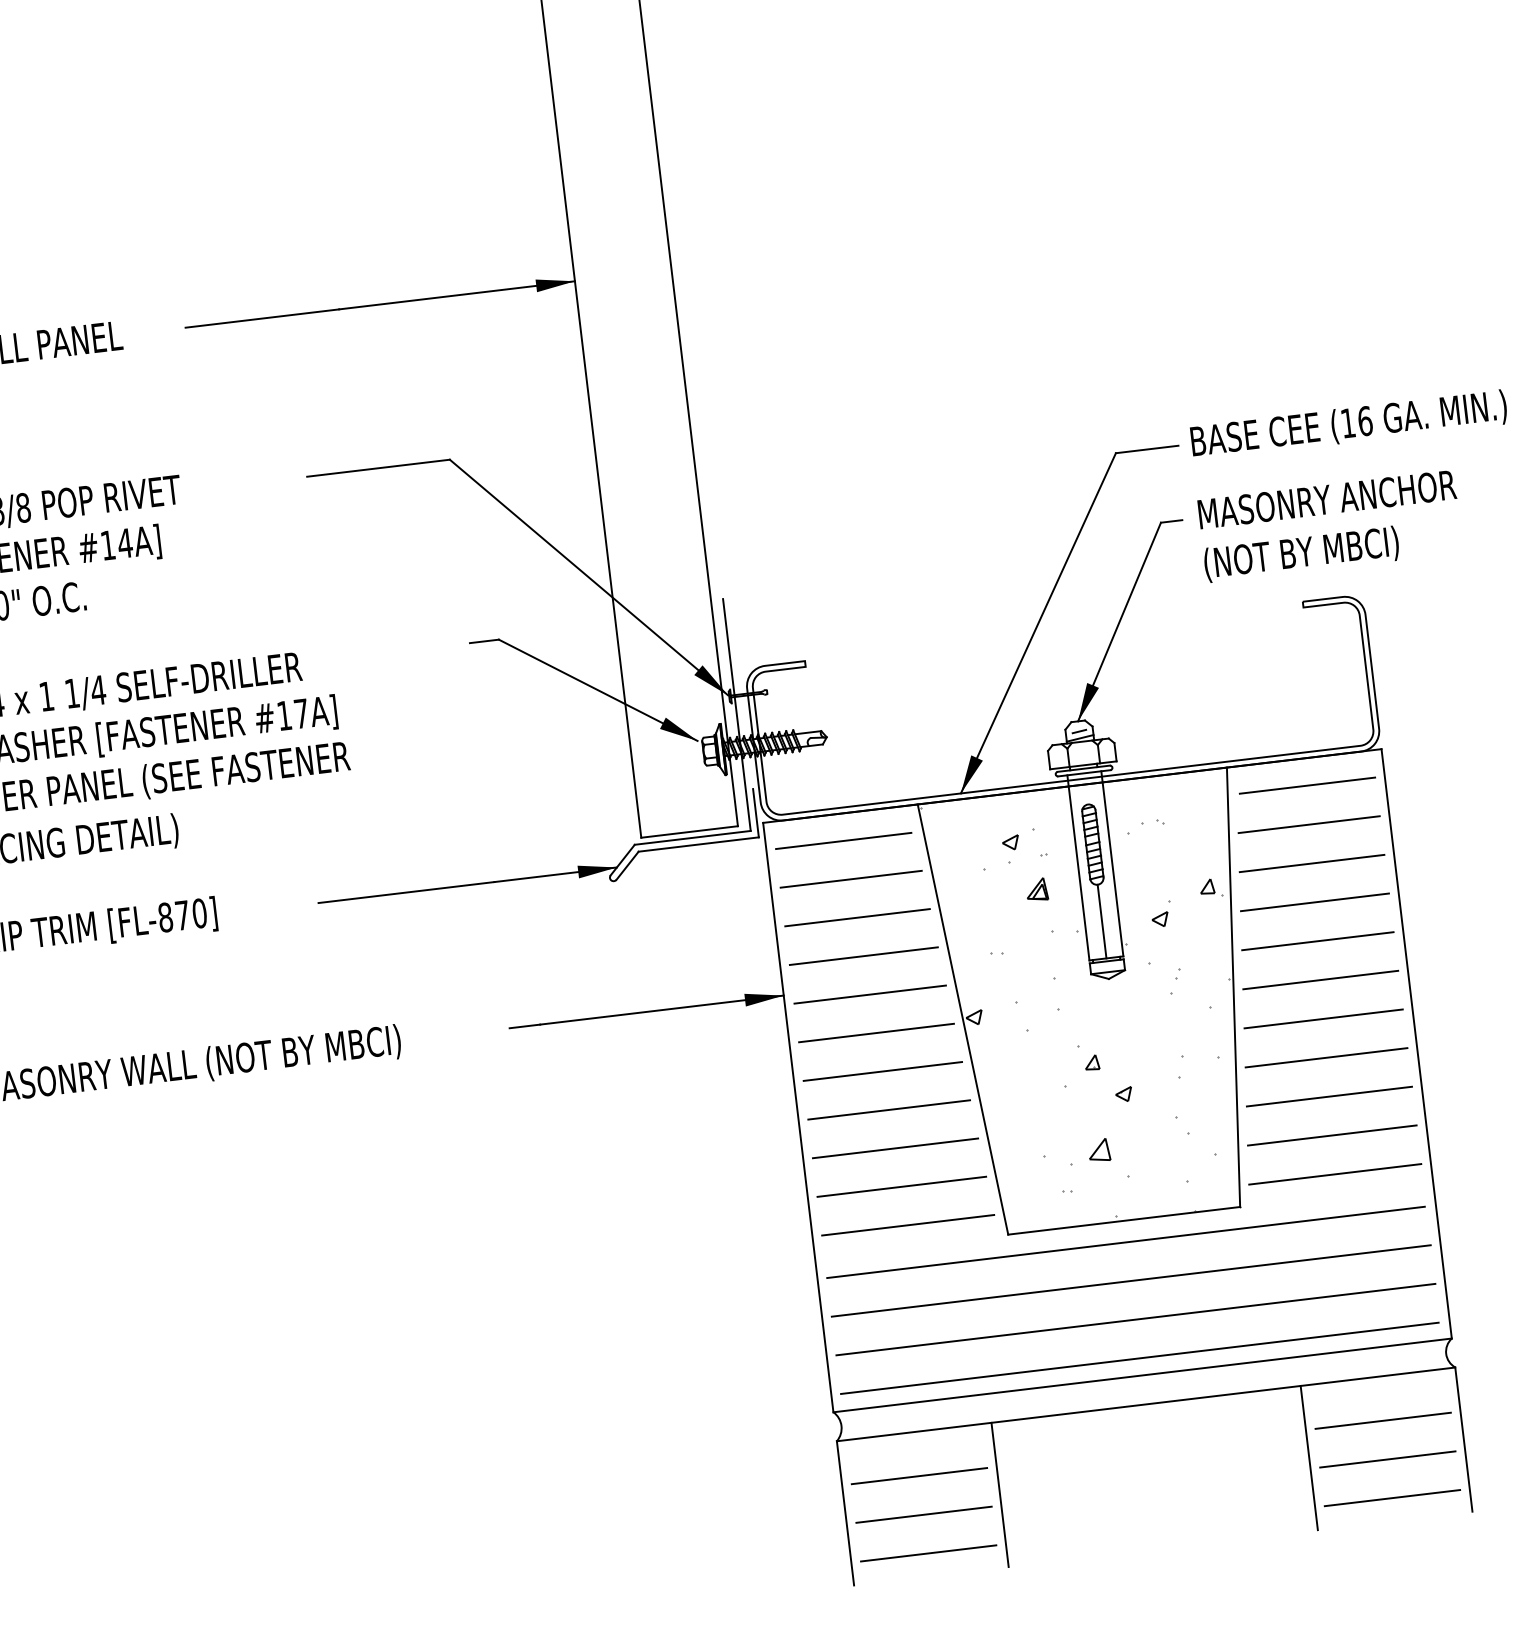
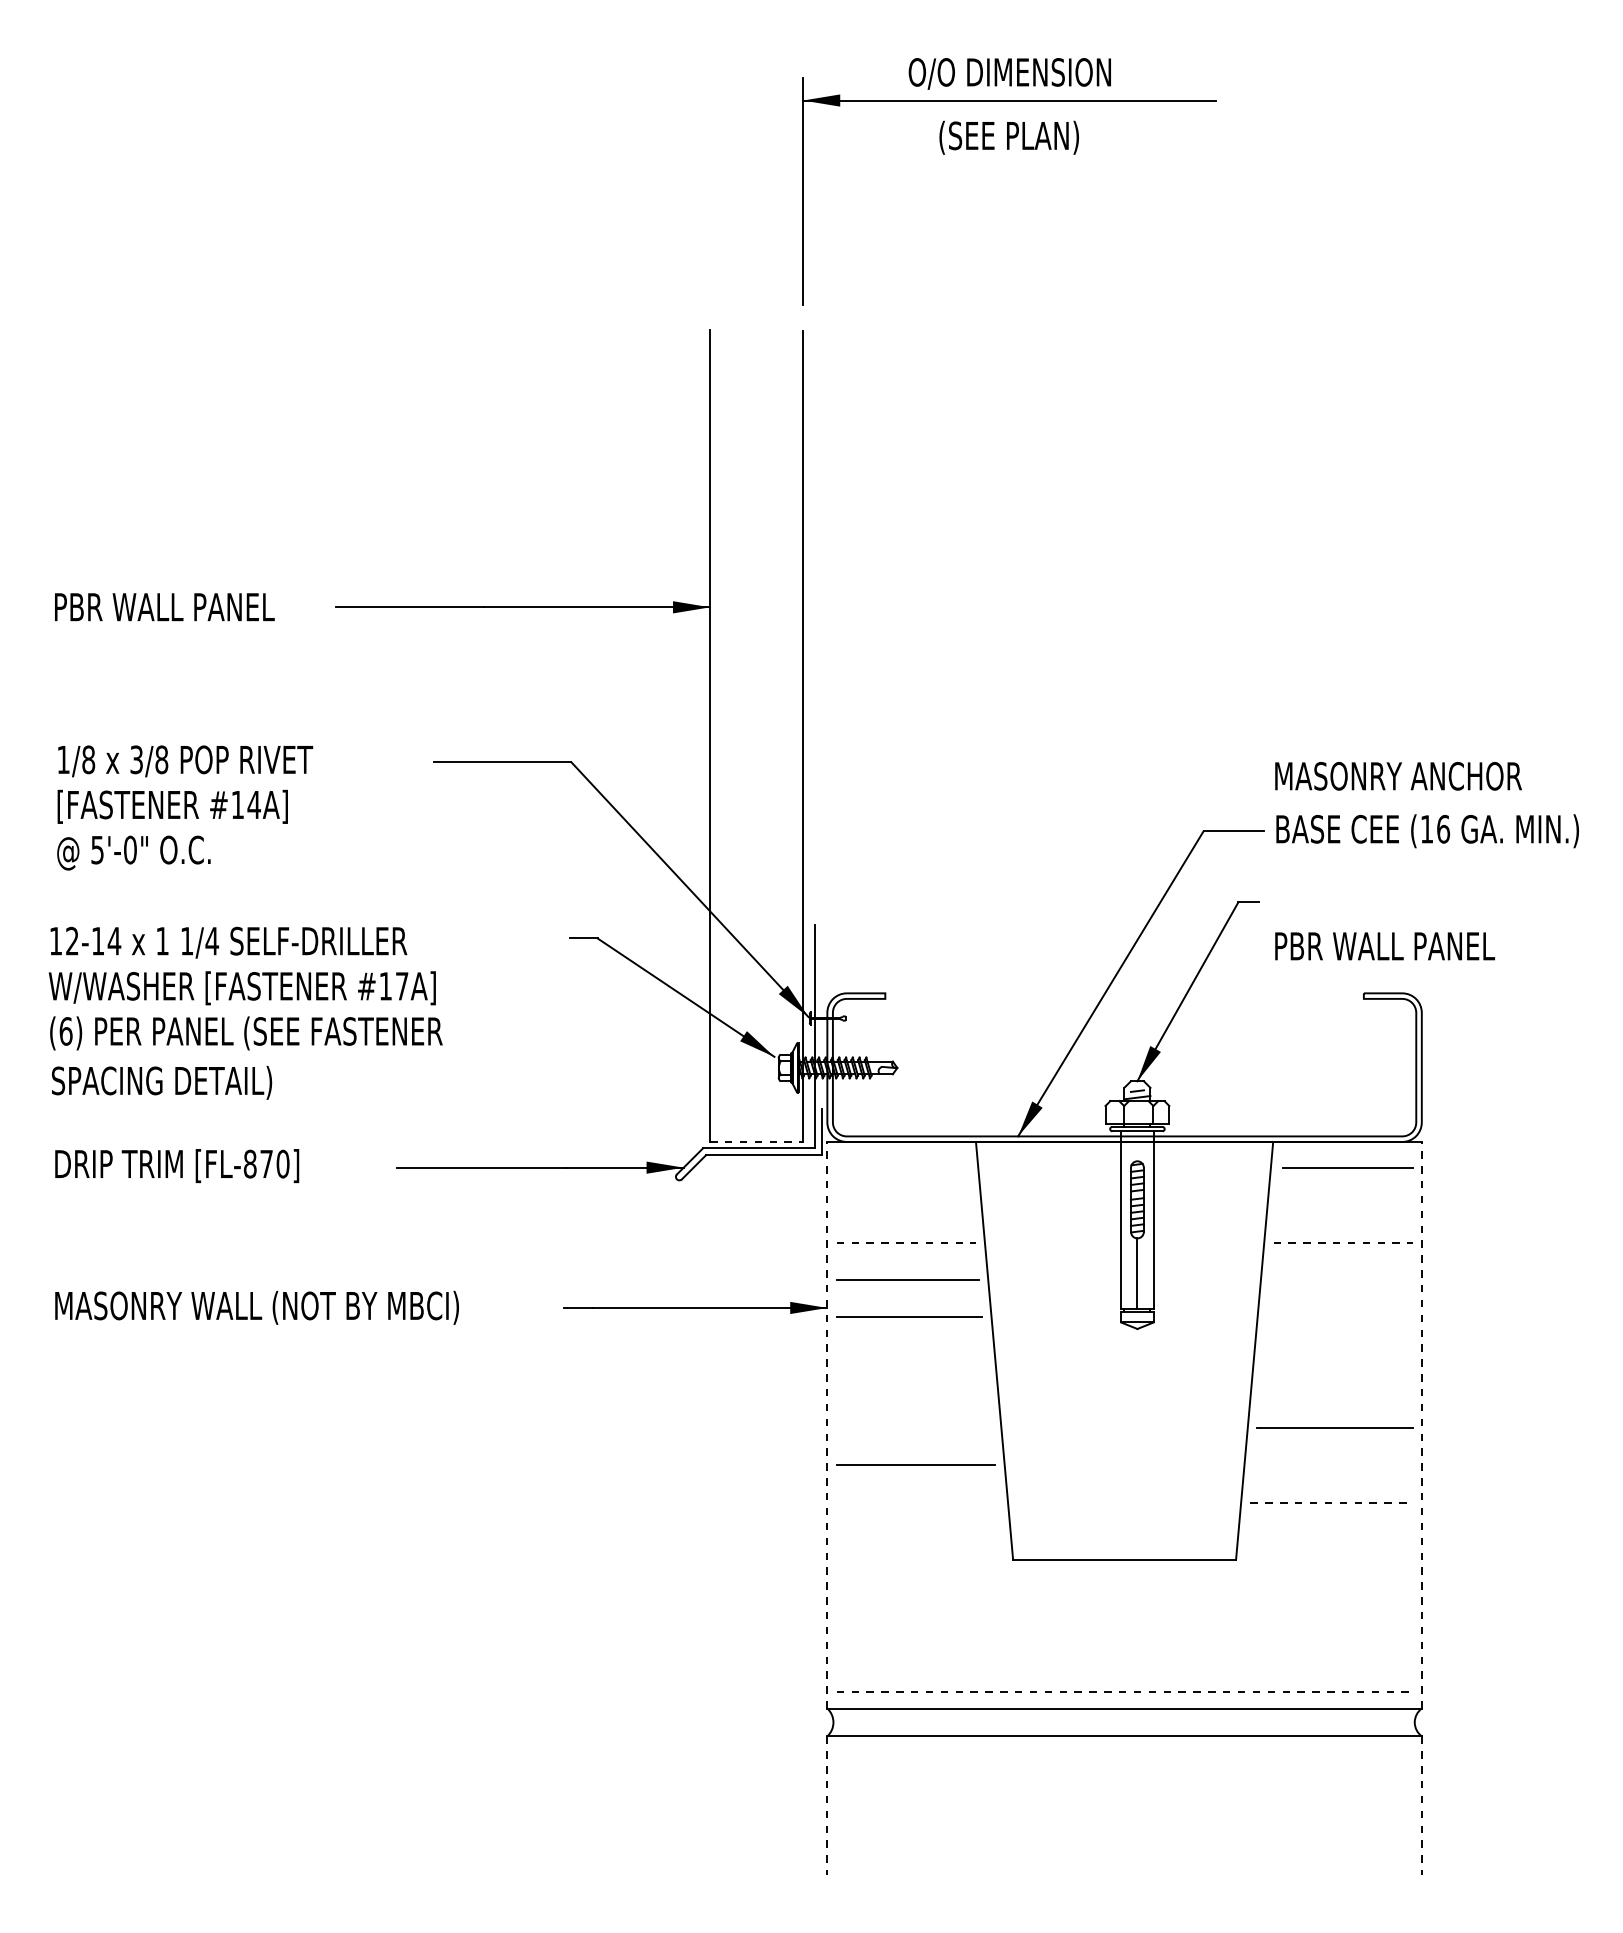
text: (1327, 499) -> (1398, 776), moved
text: (1319, 552) -> (1385, 948), (NOT BY MBCI) -> PBR WALL PANEL
line: (1308, 823) -> (1344, 1204), removed
line: (690, 832) -> (757, 1142), solid -> dashed
line: (843, 841) -> (901, 1168), removed
line: (1312, 863) -> (1343, 1242), solid -> dashed
line: (851, 879) -> (904, 1205), removed
line: (1315, 902) -> (1341, 1279), removed
line: (857, 917) -> (906, 1242), solid -> dashed
line: (1317, 940) -> (1339, 1316), removed
line: (1320, 979) -> (1337, 1353), removed
hatch: (1089, 1006) -> (1115, 1352), removed
line: (1323, 1019) -> (1336, 1391), removed
line: (875, 1032) -> (910, 1353), removed
line: (1416, 1043) -> (1421, 1424), solid -> dashed
line: (882, 1071) -> (912, 1391), removed
line: (1328, 1096) -> (1332, 1465), removed
line: (889, 1110) -> (914, 1428), removed
line: (798, 1116) -> (827, 1424), solid -> dashed
line: (1332, 1135) -> (1331, 1502), solid -> dashed
line: (1334, 1174) -> (1329, 1539), removed
line: (901, 1186) -> (917, 1502), removed
line: (907, 1225) -> (918, 1539), removed
line: (1125, 1242) -> (1123, 1580), removed
line: (1131, 1280) -> (1124, 1617), removed
line: (1135, 1319) -> (1124, 1654), removed
line: (1140, 1358) -> (1124, 1692), solid -> dashed
line: (1383, 1420) -> (1347, 1778), removed
line: (1463, 1440) -> (1421, 1806), solid -> dashed
line: (1309, 1457) -> (1273, 1805), removed
line: (1387, 1459) -> (1347, 1815), removed
line: (919, 1475) -> (901, 1778), removed
line: (999, 1494) -> (975, 1805), removed
line: (1392, 1498) -> (1347, 1853), removed
line: (845, 1514) -> (827, 1806), solid -> dashed
line: (923, 1514) -> (901, 1815), removed
line: (928, 1553) -> (901, 1853), removed

